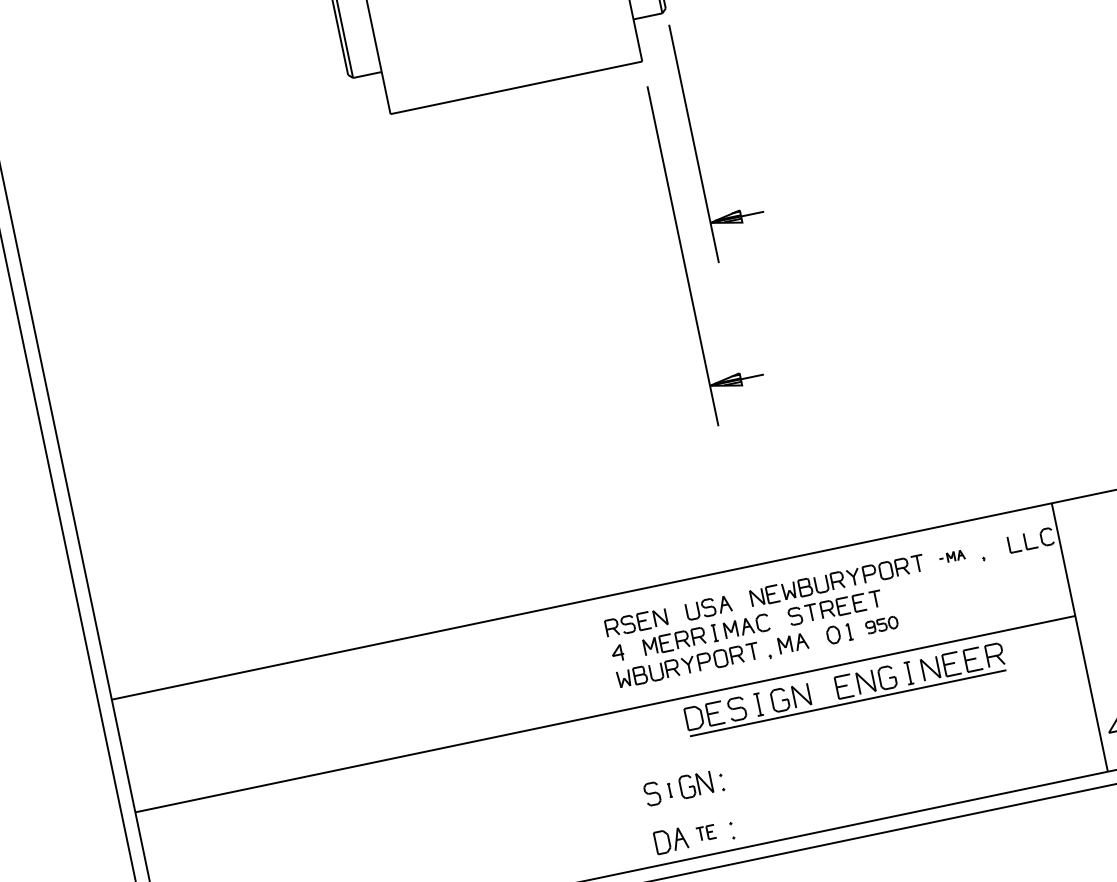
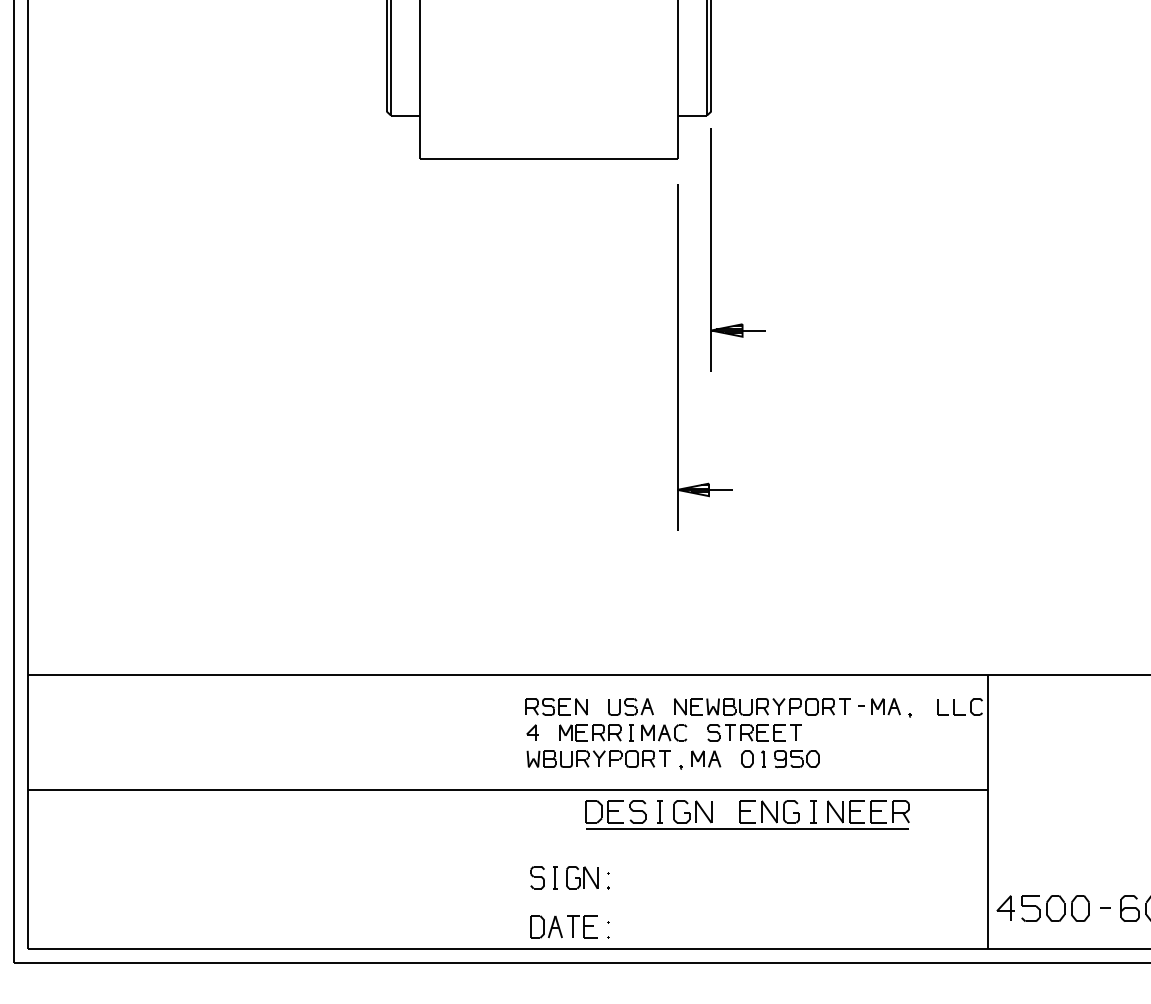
part: (952, 556) -> (879, 706), size x1.67
part: (881, 625) -> (796, 759), size x1.43
part: (669, 790) -> (555, 877), size x1.67
part: (706, 832) -> (582, 926), size x1.67

